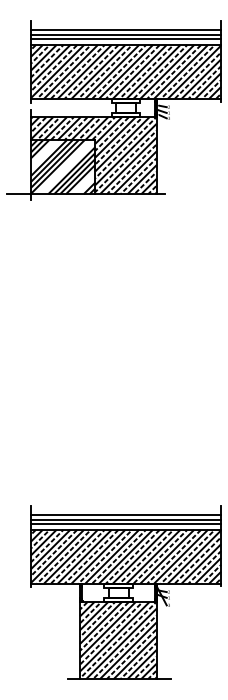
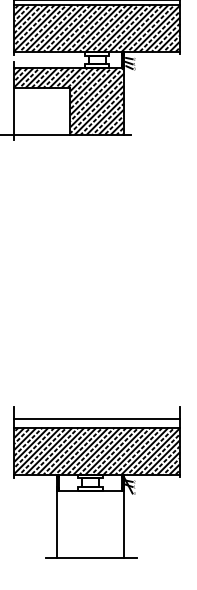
hatch: (62, 167) -> (41, 111), removed
line: (125, 514) -> (96, 414), removed
line: (125, 524) -> (96, 423), removed
hatch: (118, 640) -> (90, 524), removed

